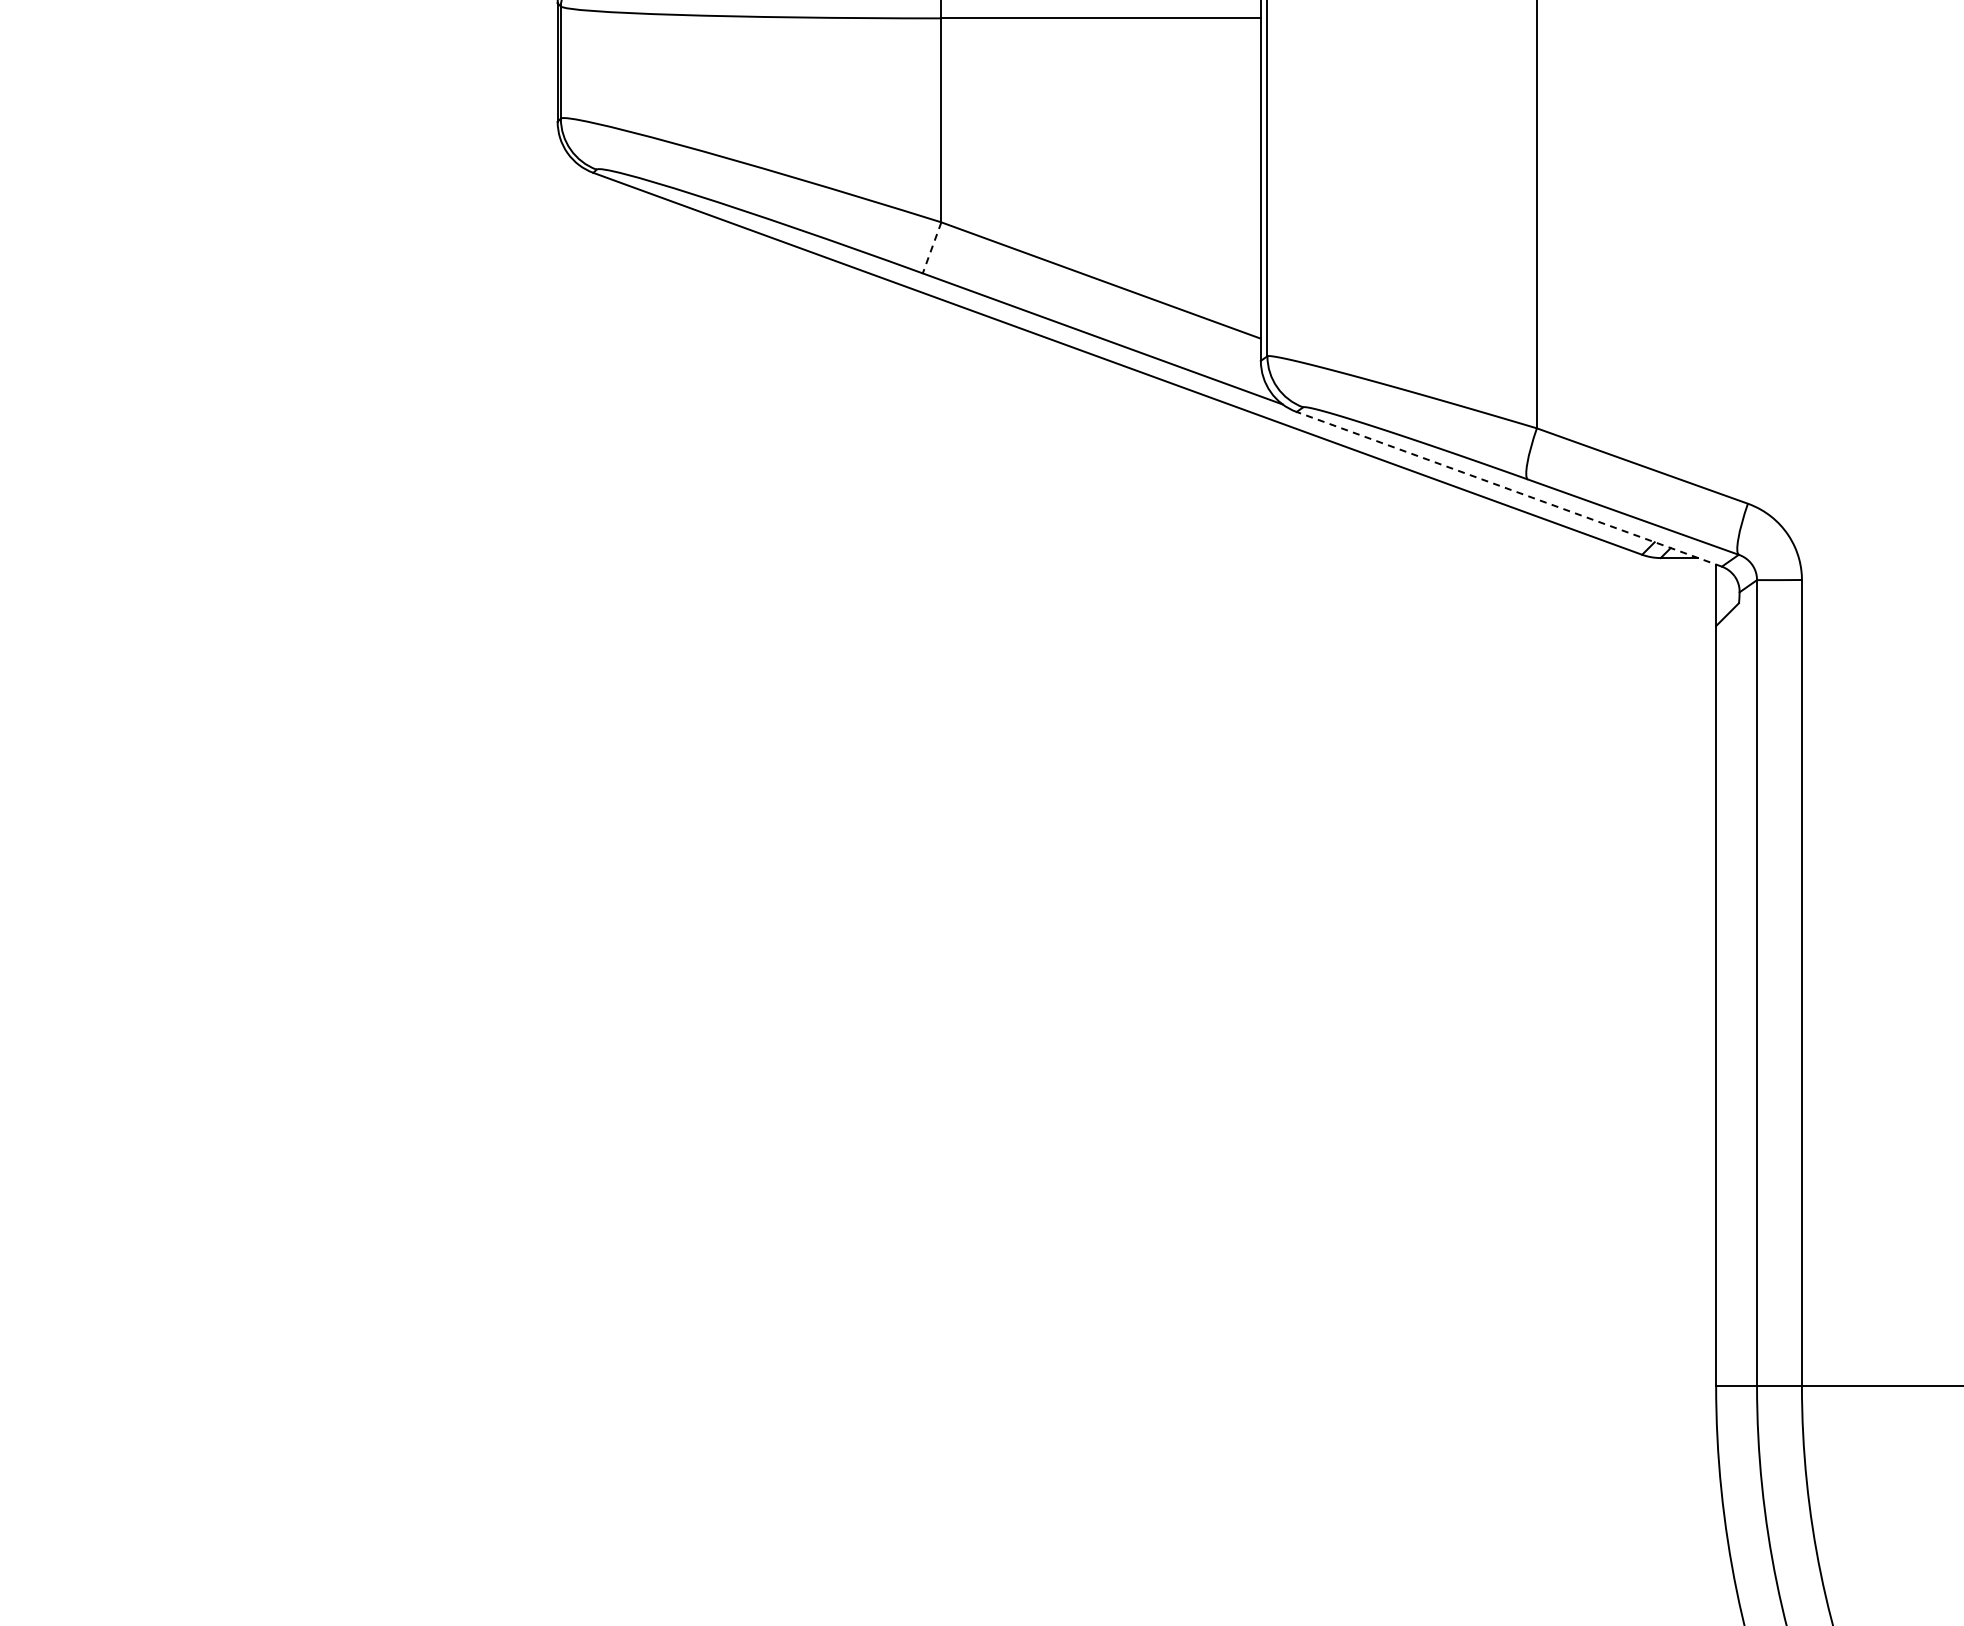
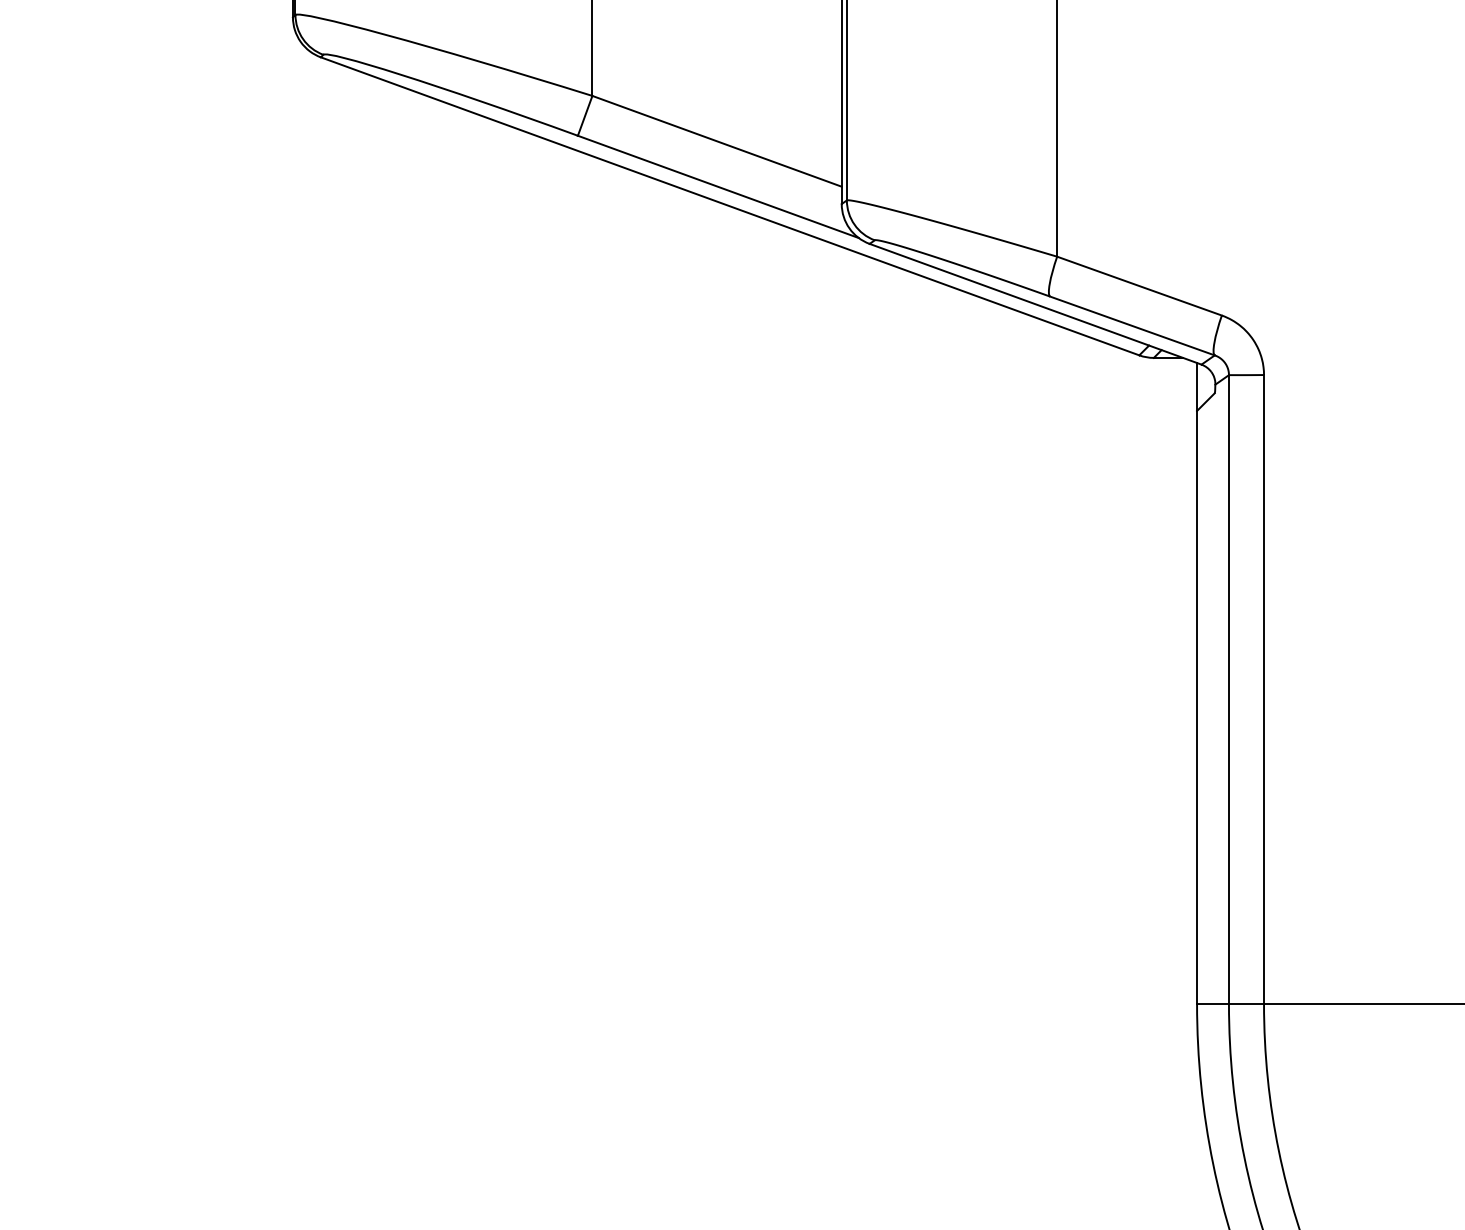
line: (931, 248) -> (584, 116), dashed -> solid
line: (1508, 489) -> (1035, 304), dashed -> solid

